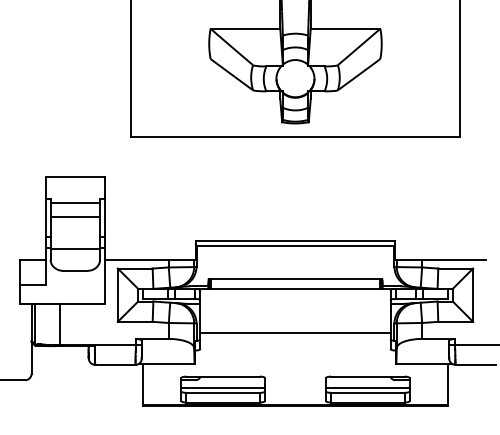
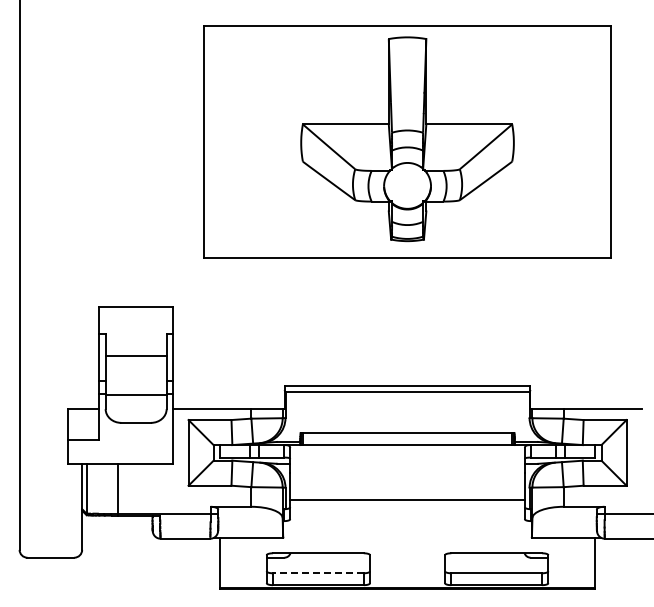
line: (74, 202) -> (135, 338), removed
line: (223, 388) -> (318, 567), removed
line: (367, 388) -> (496, 567), removed
line: (222, 393) -> (317, 573), solid -> dashed

